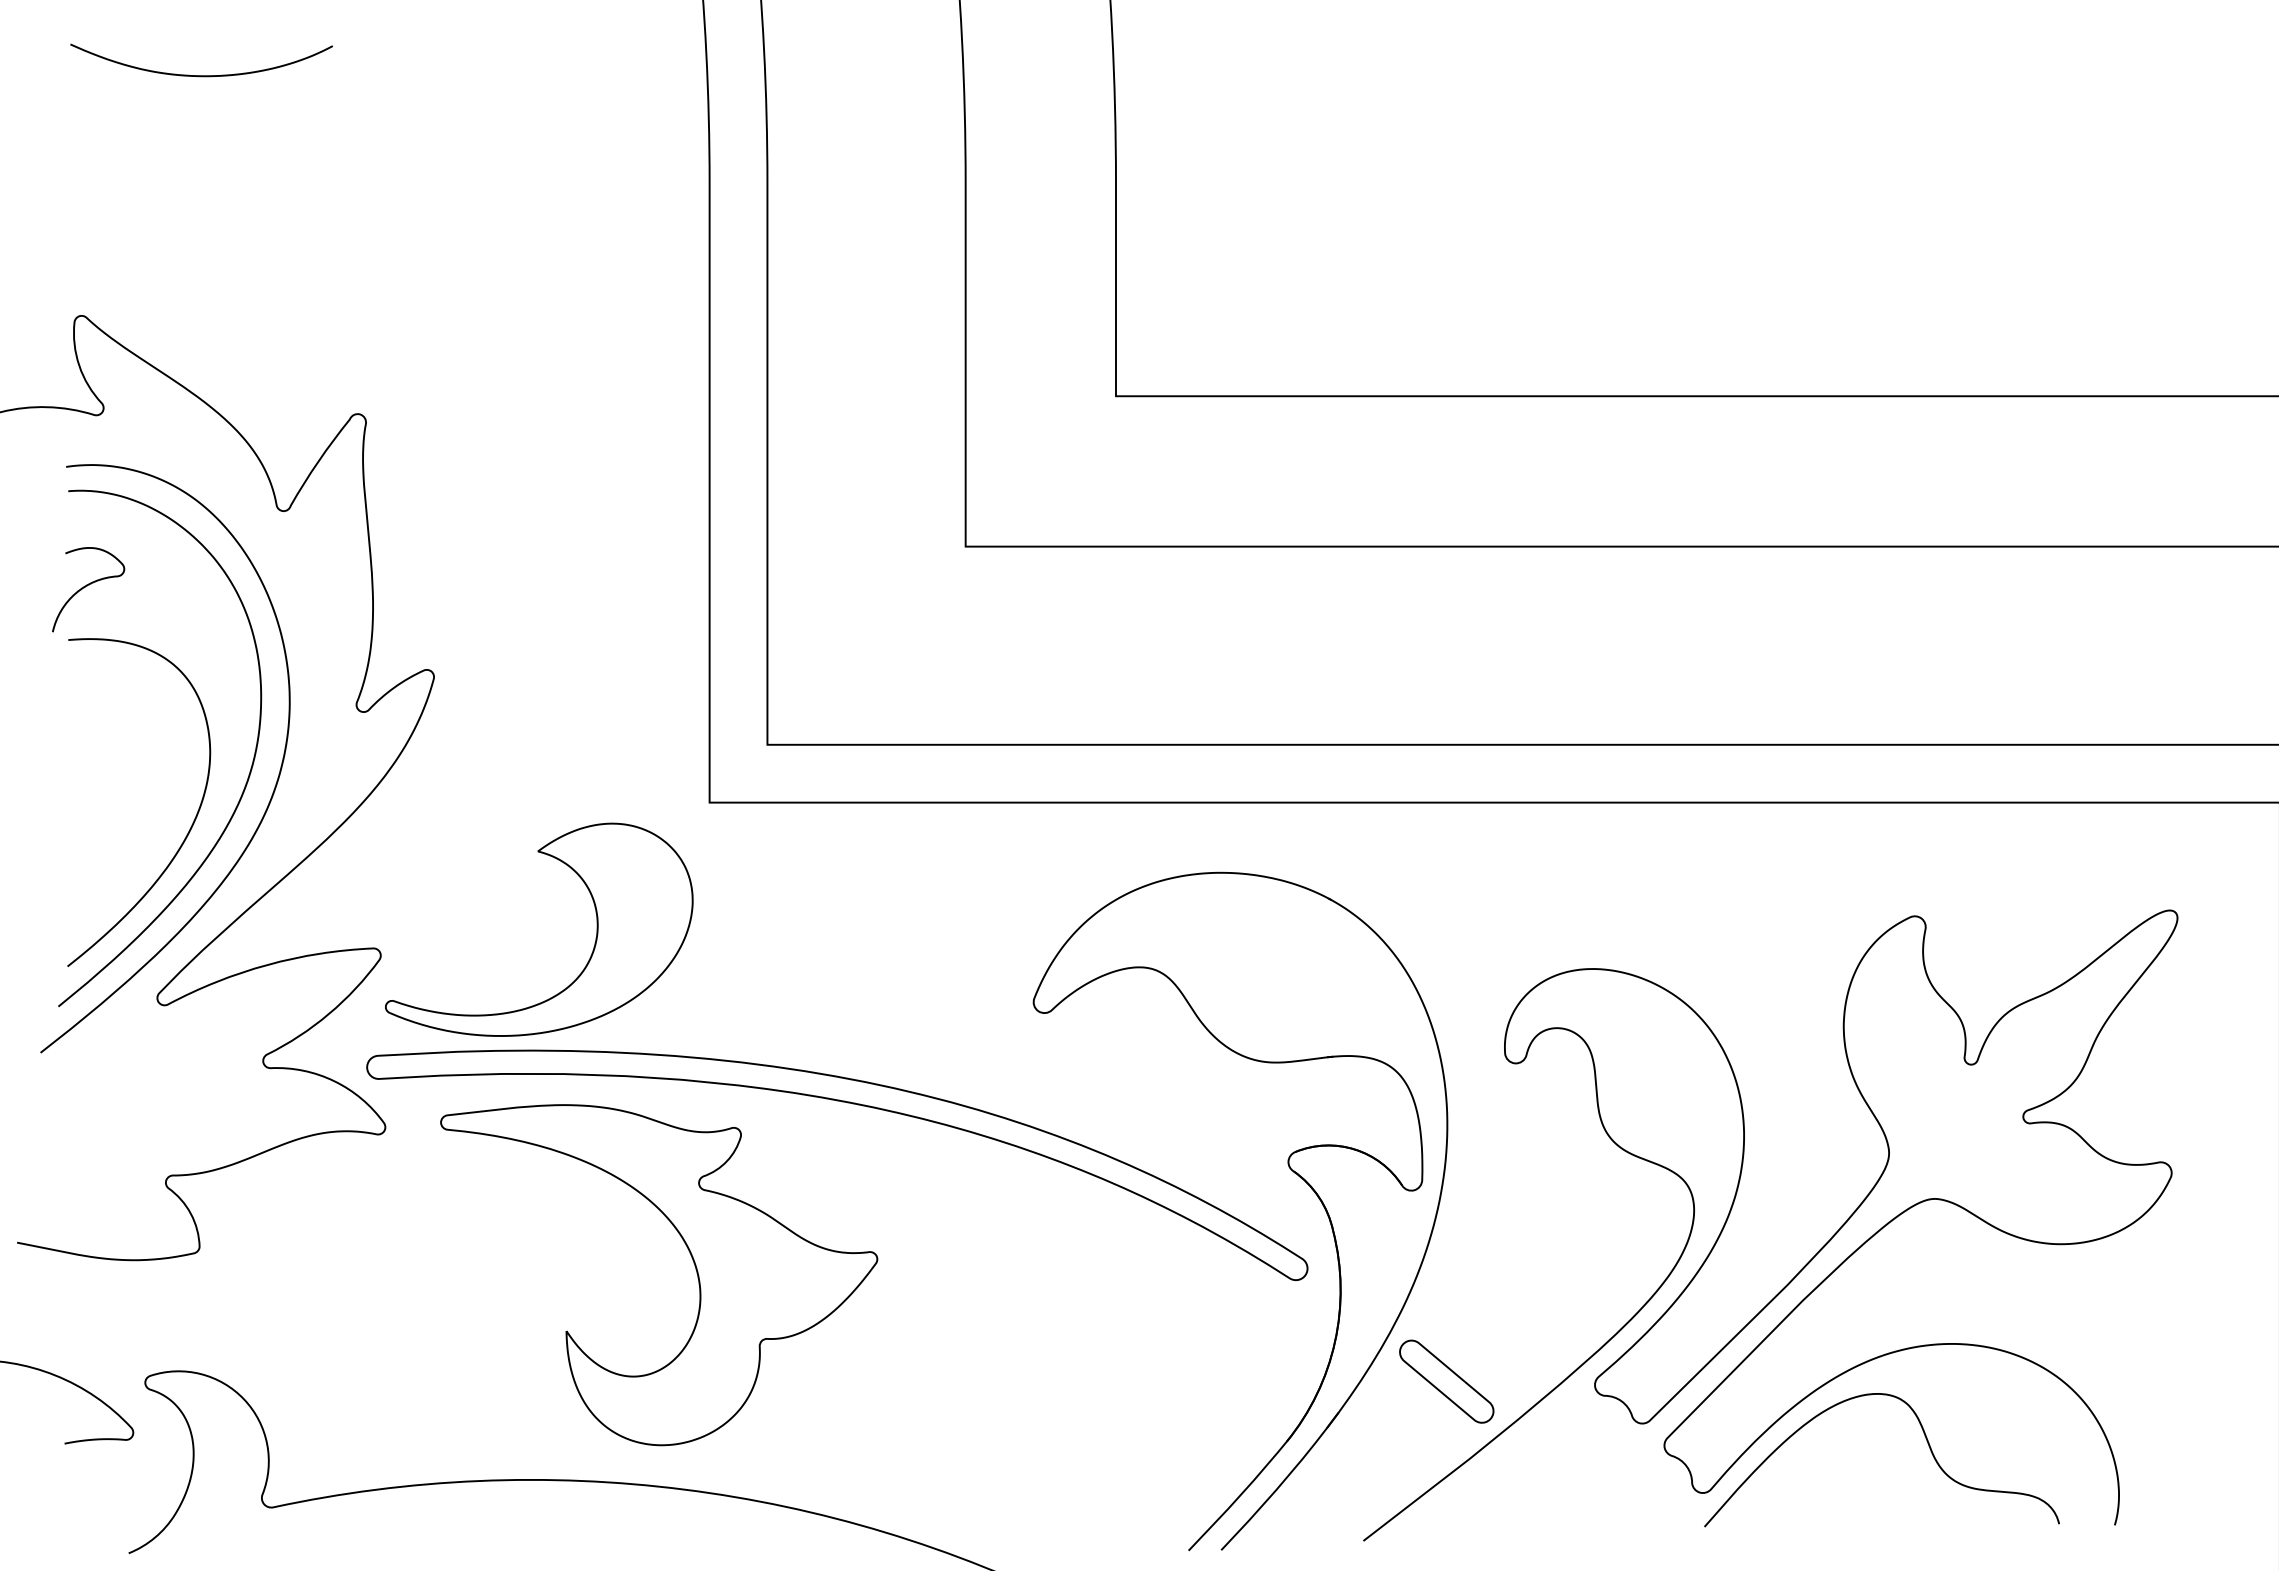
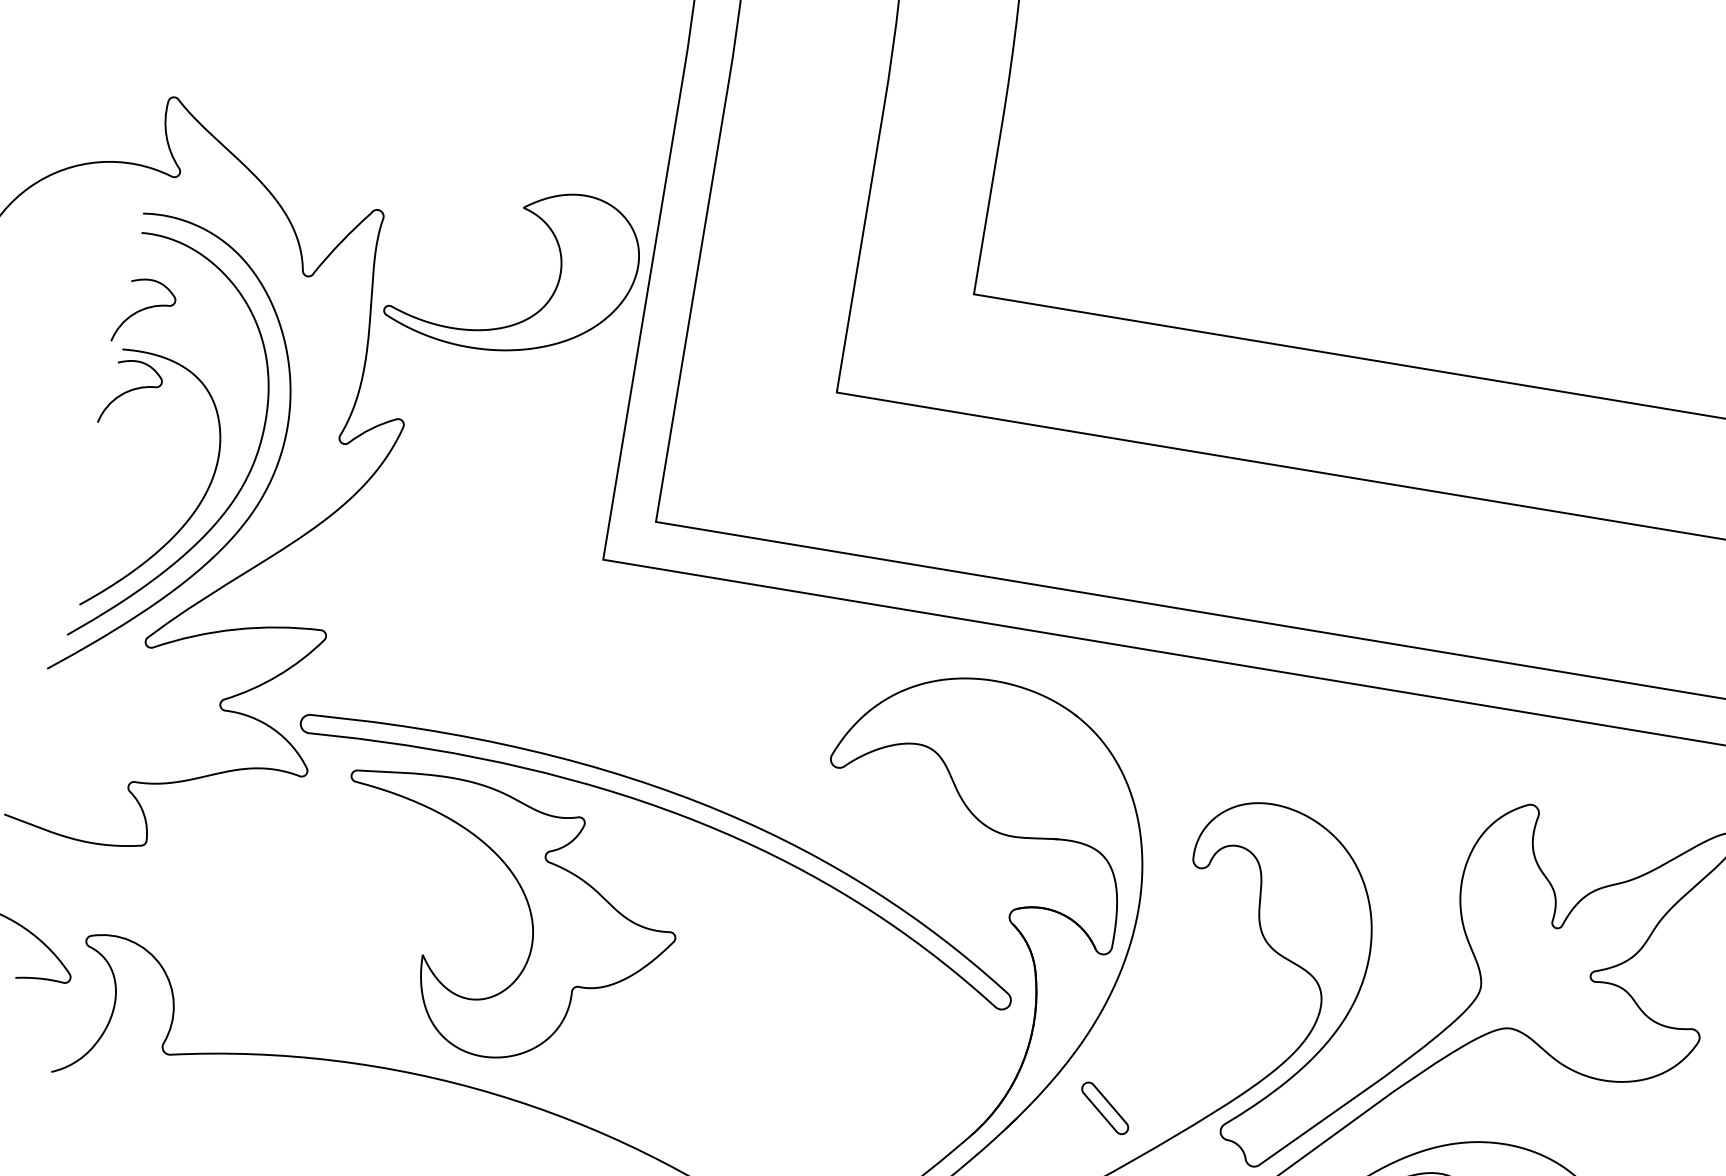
curve: (87, 690) -> (130, 391), added
part: (595, 937) -> (557, 282), moved
part: (1446, 1381) -> (1104, 1108), size x0.7

